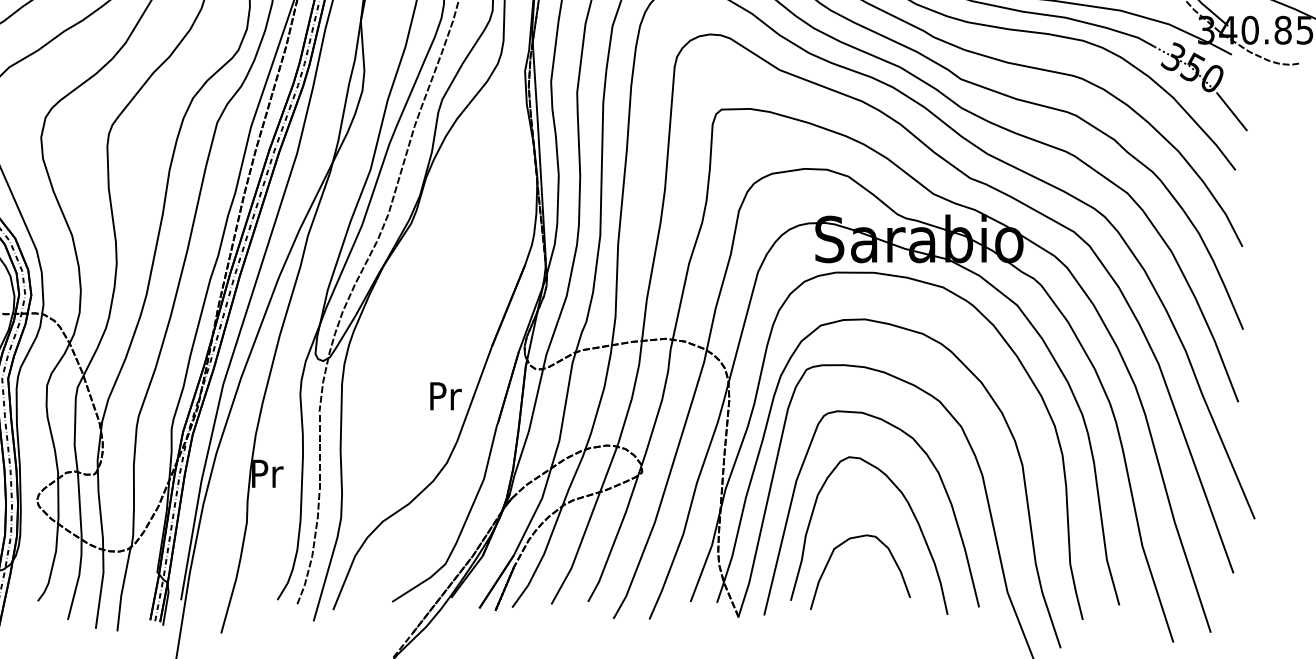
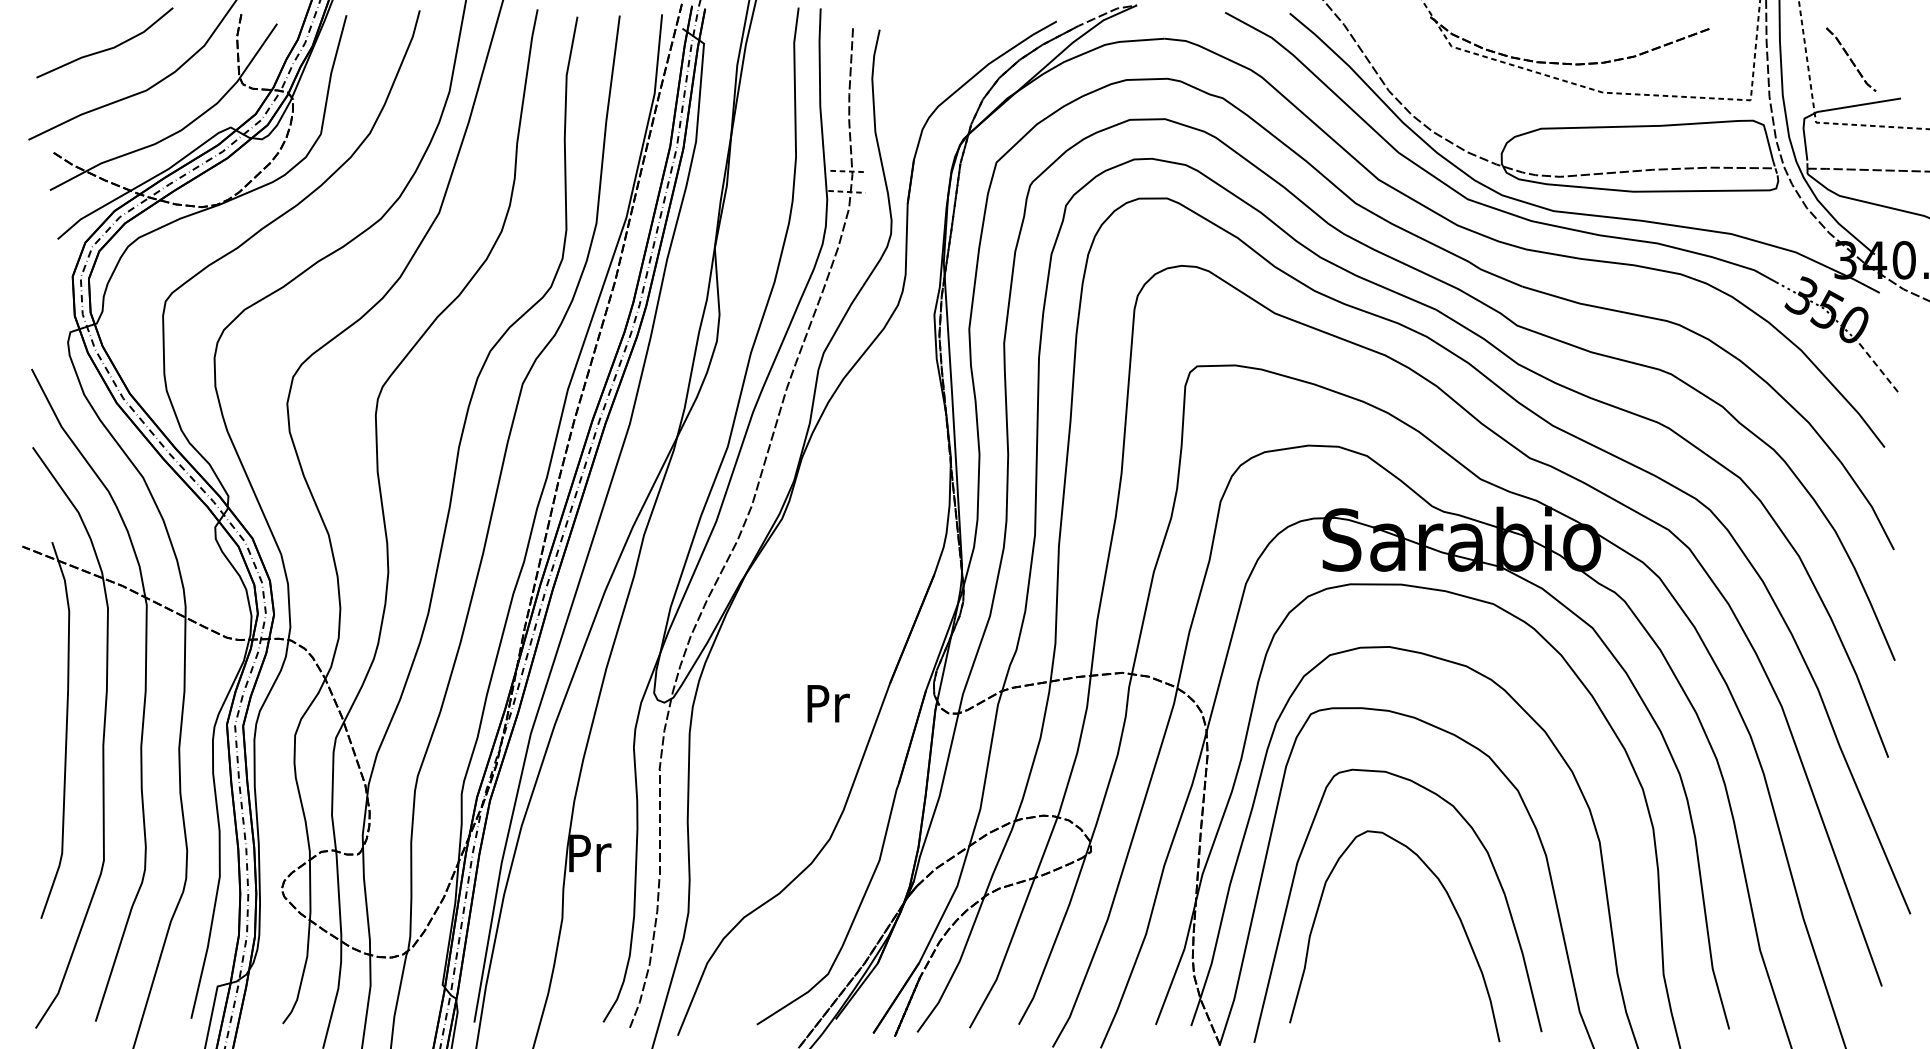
line: (1231, 111) -> (1879, 369), solid -> dashed
text: (445, 396) -> (828, 703), moved
curve: (830, 558) -> (1343, 966), removed

